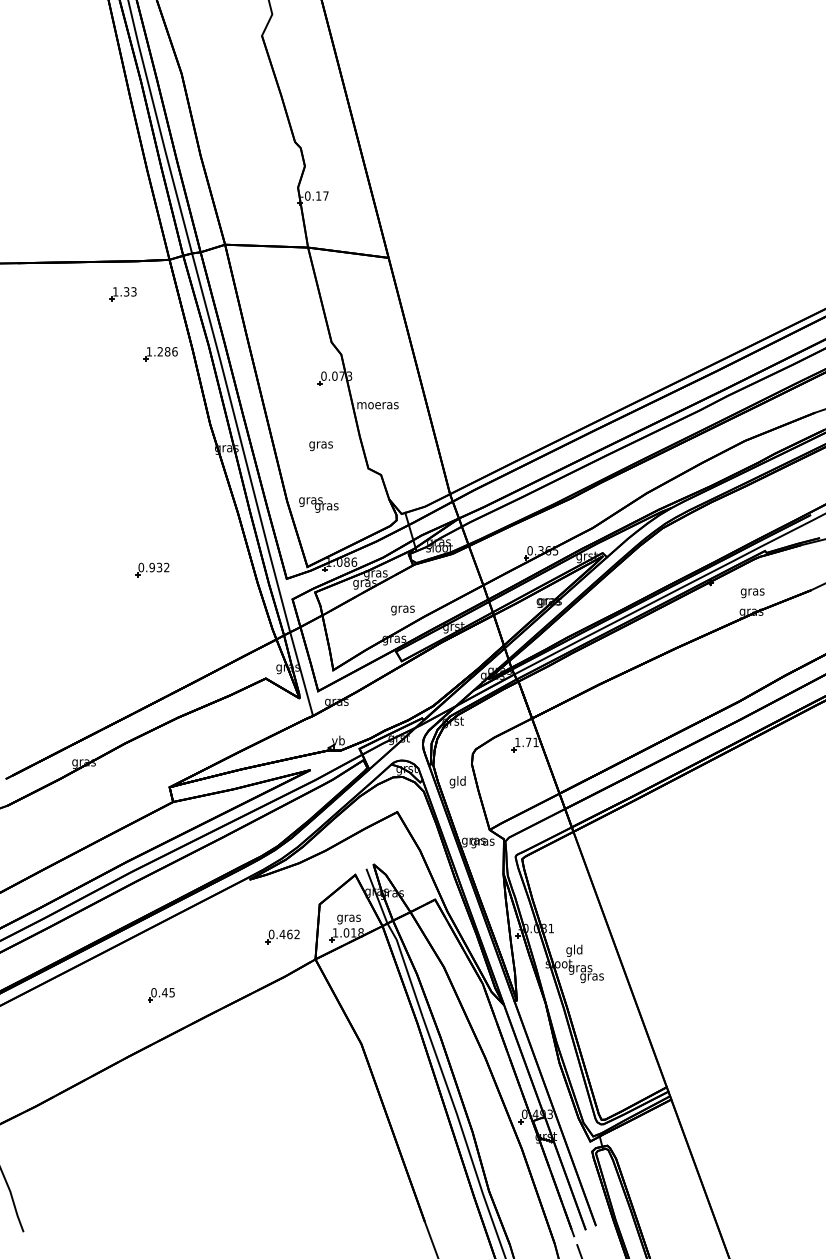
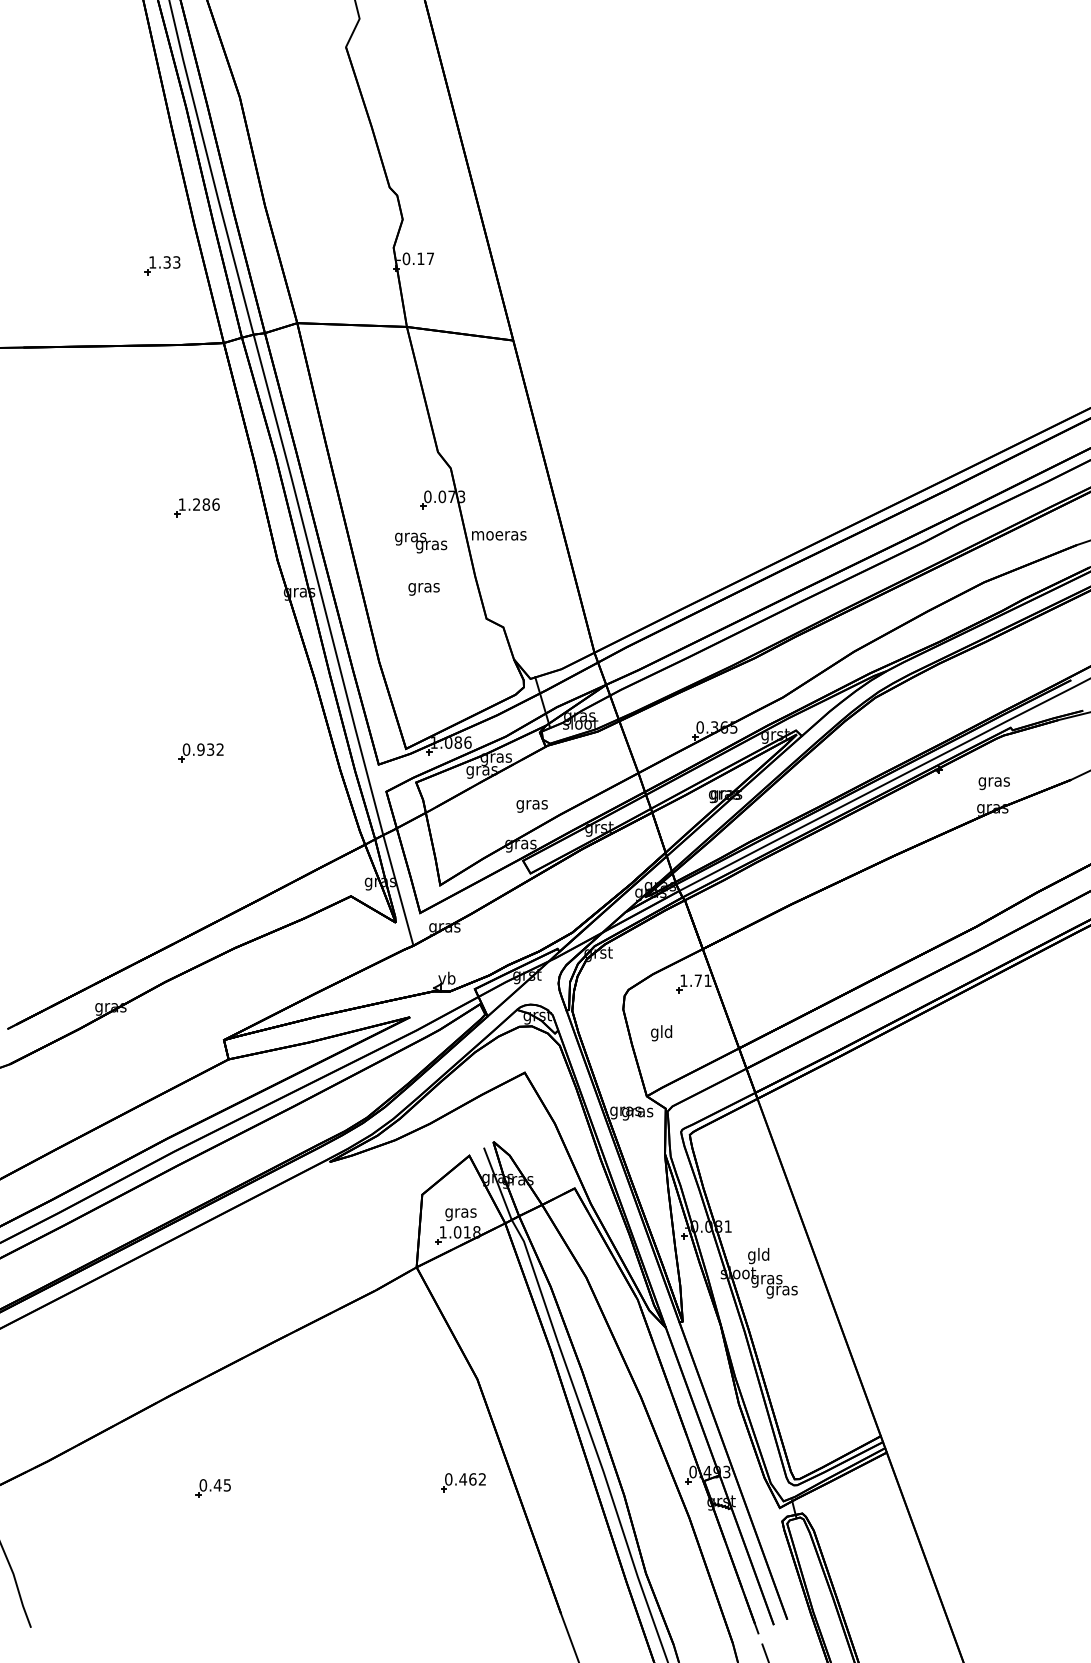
part: (123, 294) -> (162, 265), moved
part: (160, 353) -> (196, 507), moved
text: (319, 504) -> (421, 542), moved
text: (457, 782) -> (661, 1033), moved
part: (282, 936) -> (463, 1482), moved
part: (160, 995) -> (212, 1488), moved

